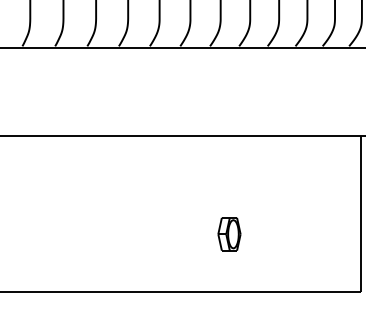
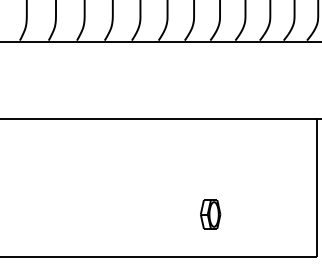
part: (229, 234) -> (210, 214), moved

